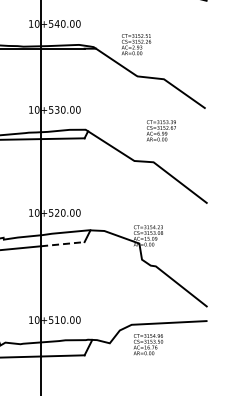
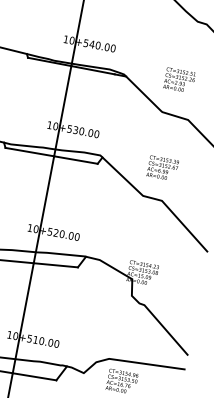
text: (136, 44) -> (179, 80), moved
text: (160, 130) -> (161, 167), moved
line: (62, 244) -> (55, 265), dashed -> solid

